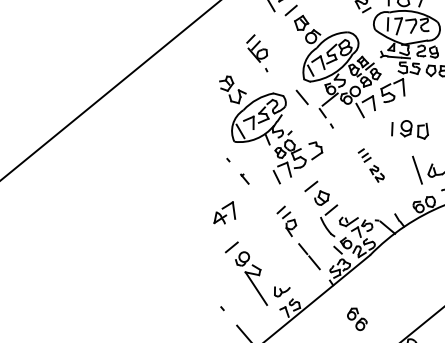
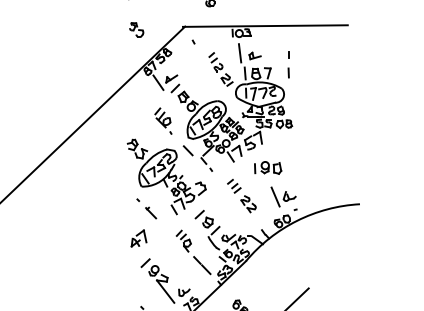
part: (257, 52) -> (163, 120), moved
part: (370, 165) -> (241, 196), size x1.43
part: (245, 178) -> (151, 212), size x1.67

